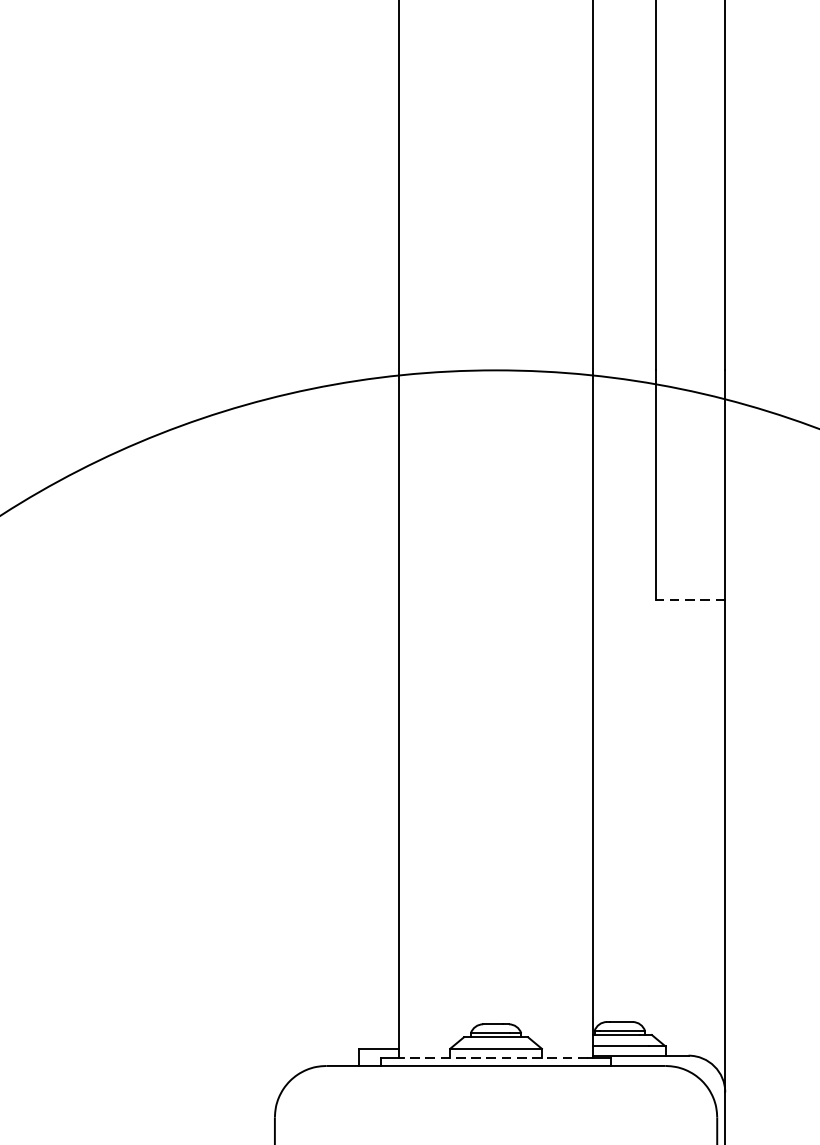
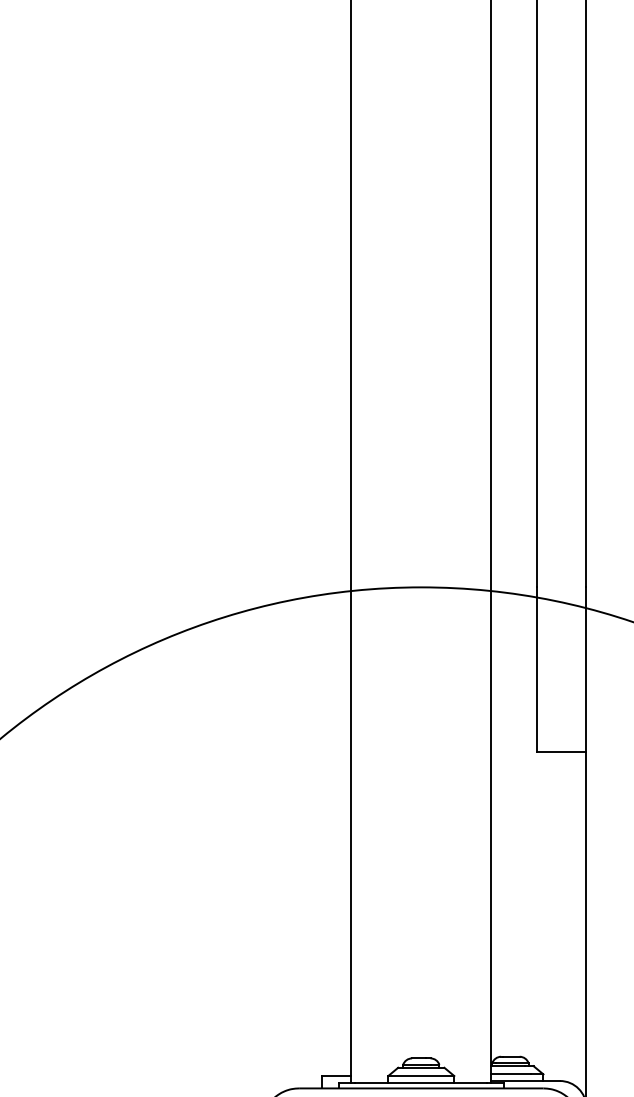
line: (690, 599) -> (561, 752), dashed -> solid
line: (494, 1057) -> (420, 1082), dashed -> solid

